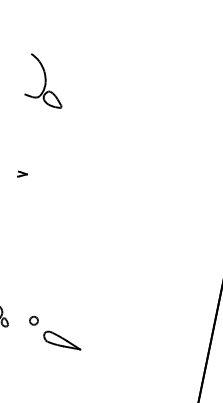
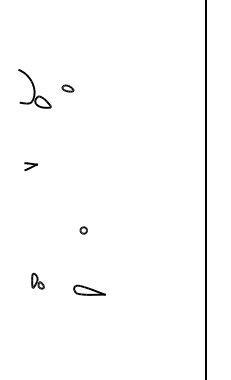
part: (86, 88) -> (67, 88), added
part: (21, 174) -> (30, 166), size x1.67
part: (33, 320) -> (83, 230), moved

